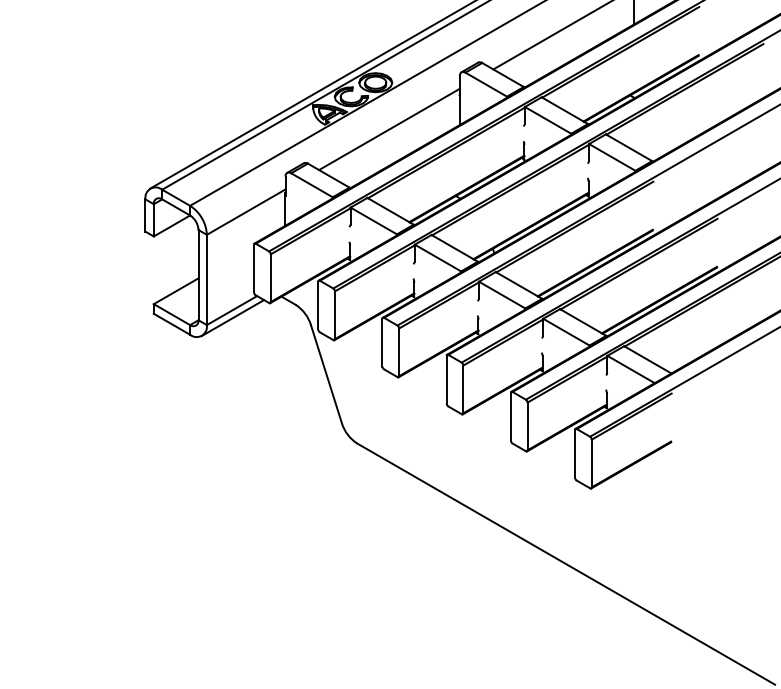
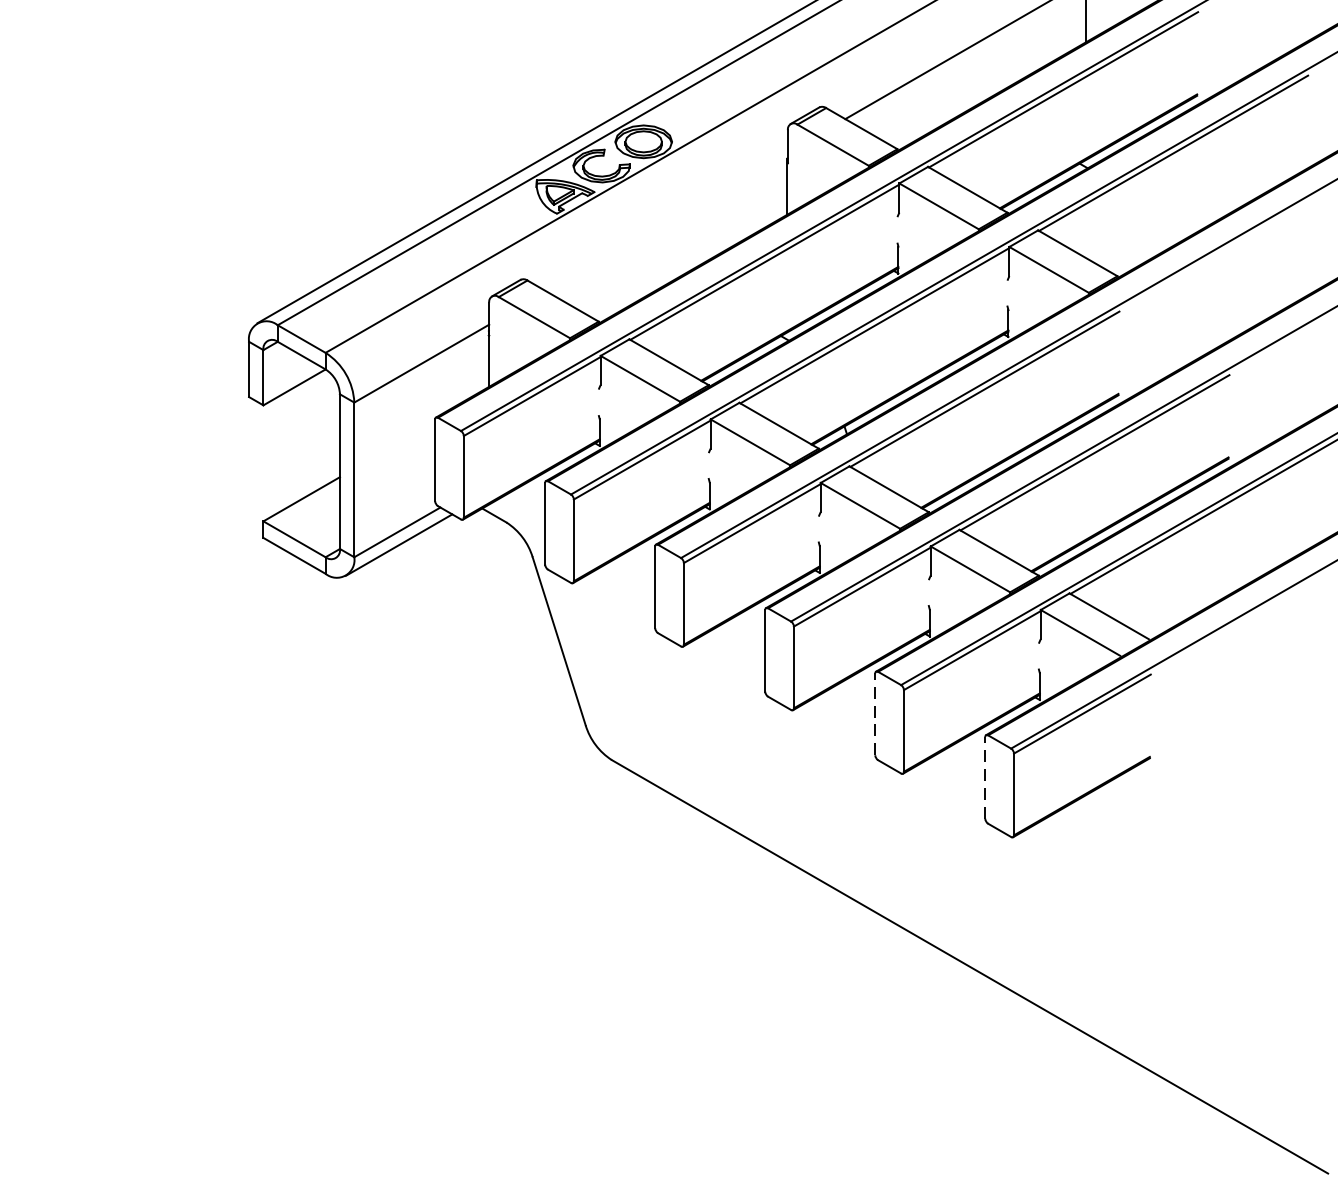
line: (389, 129) -> (667, 222), removed
line: (510, 416) -> (874, 713), solid -> dashed
line: (575, 453) -> (986, 777), solid -> dashed

